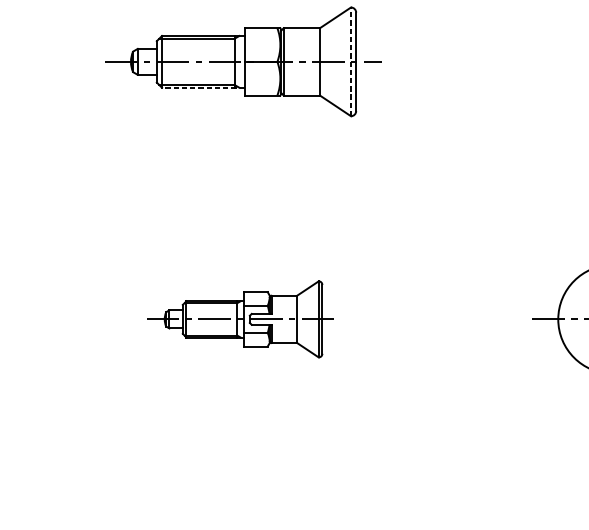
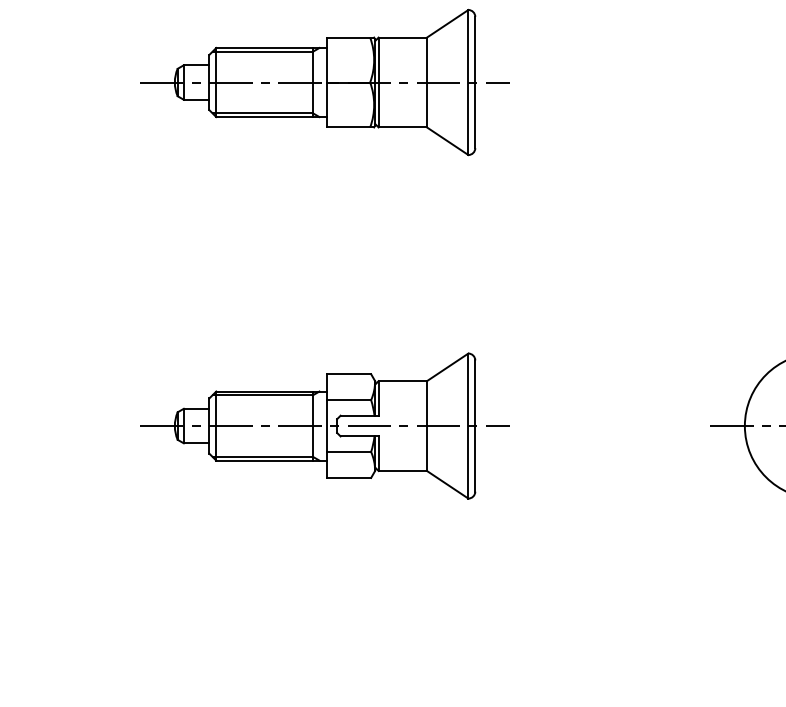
line: (351, 61) -> (468, 82), dashed -> solid
line: (203, 88) -> (271, 117), dashed -> solid
part: (243, 318) -> (324, 425), size x1.43

